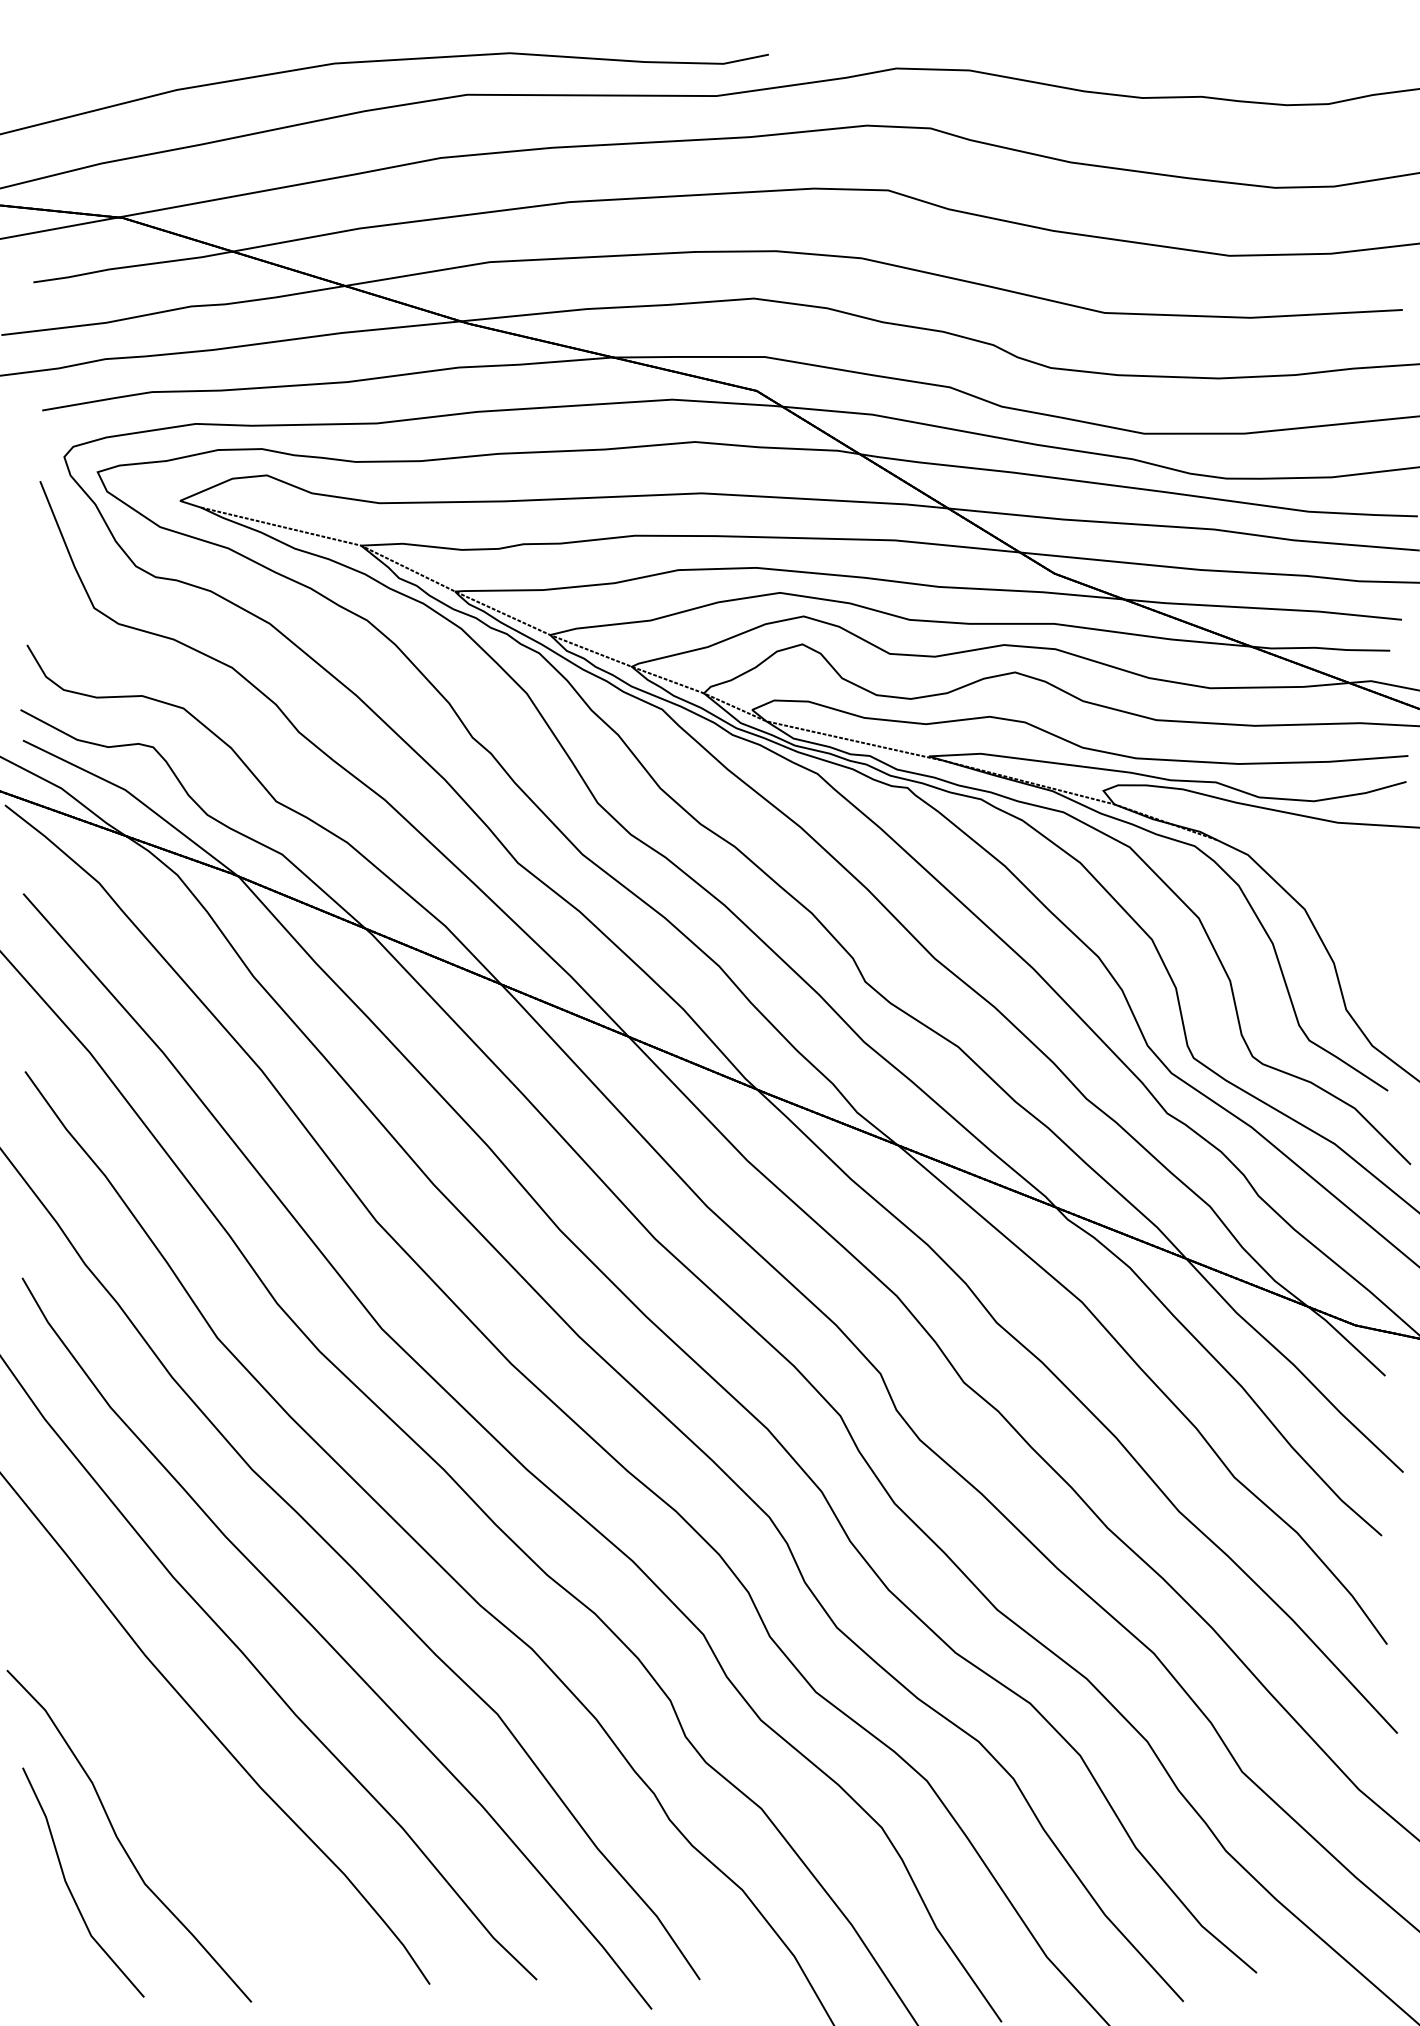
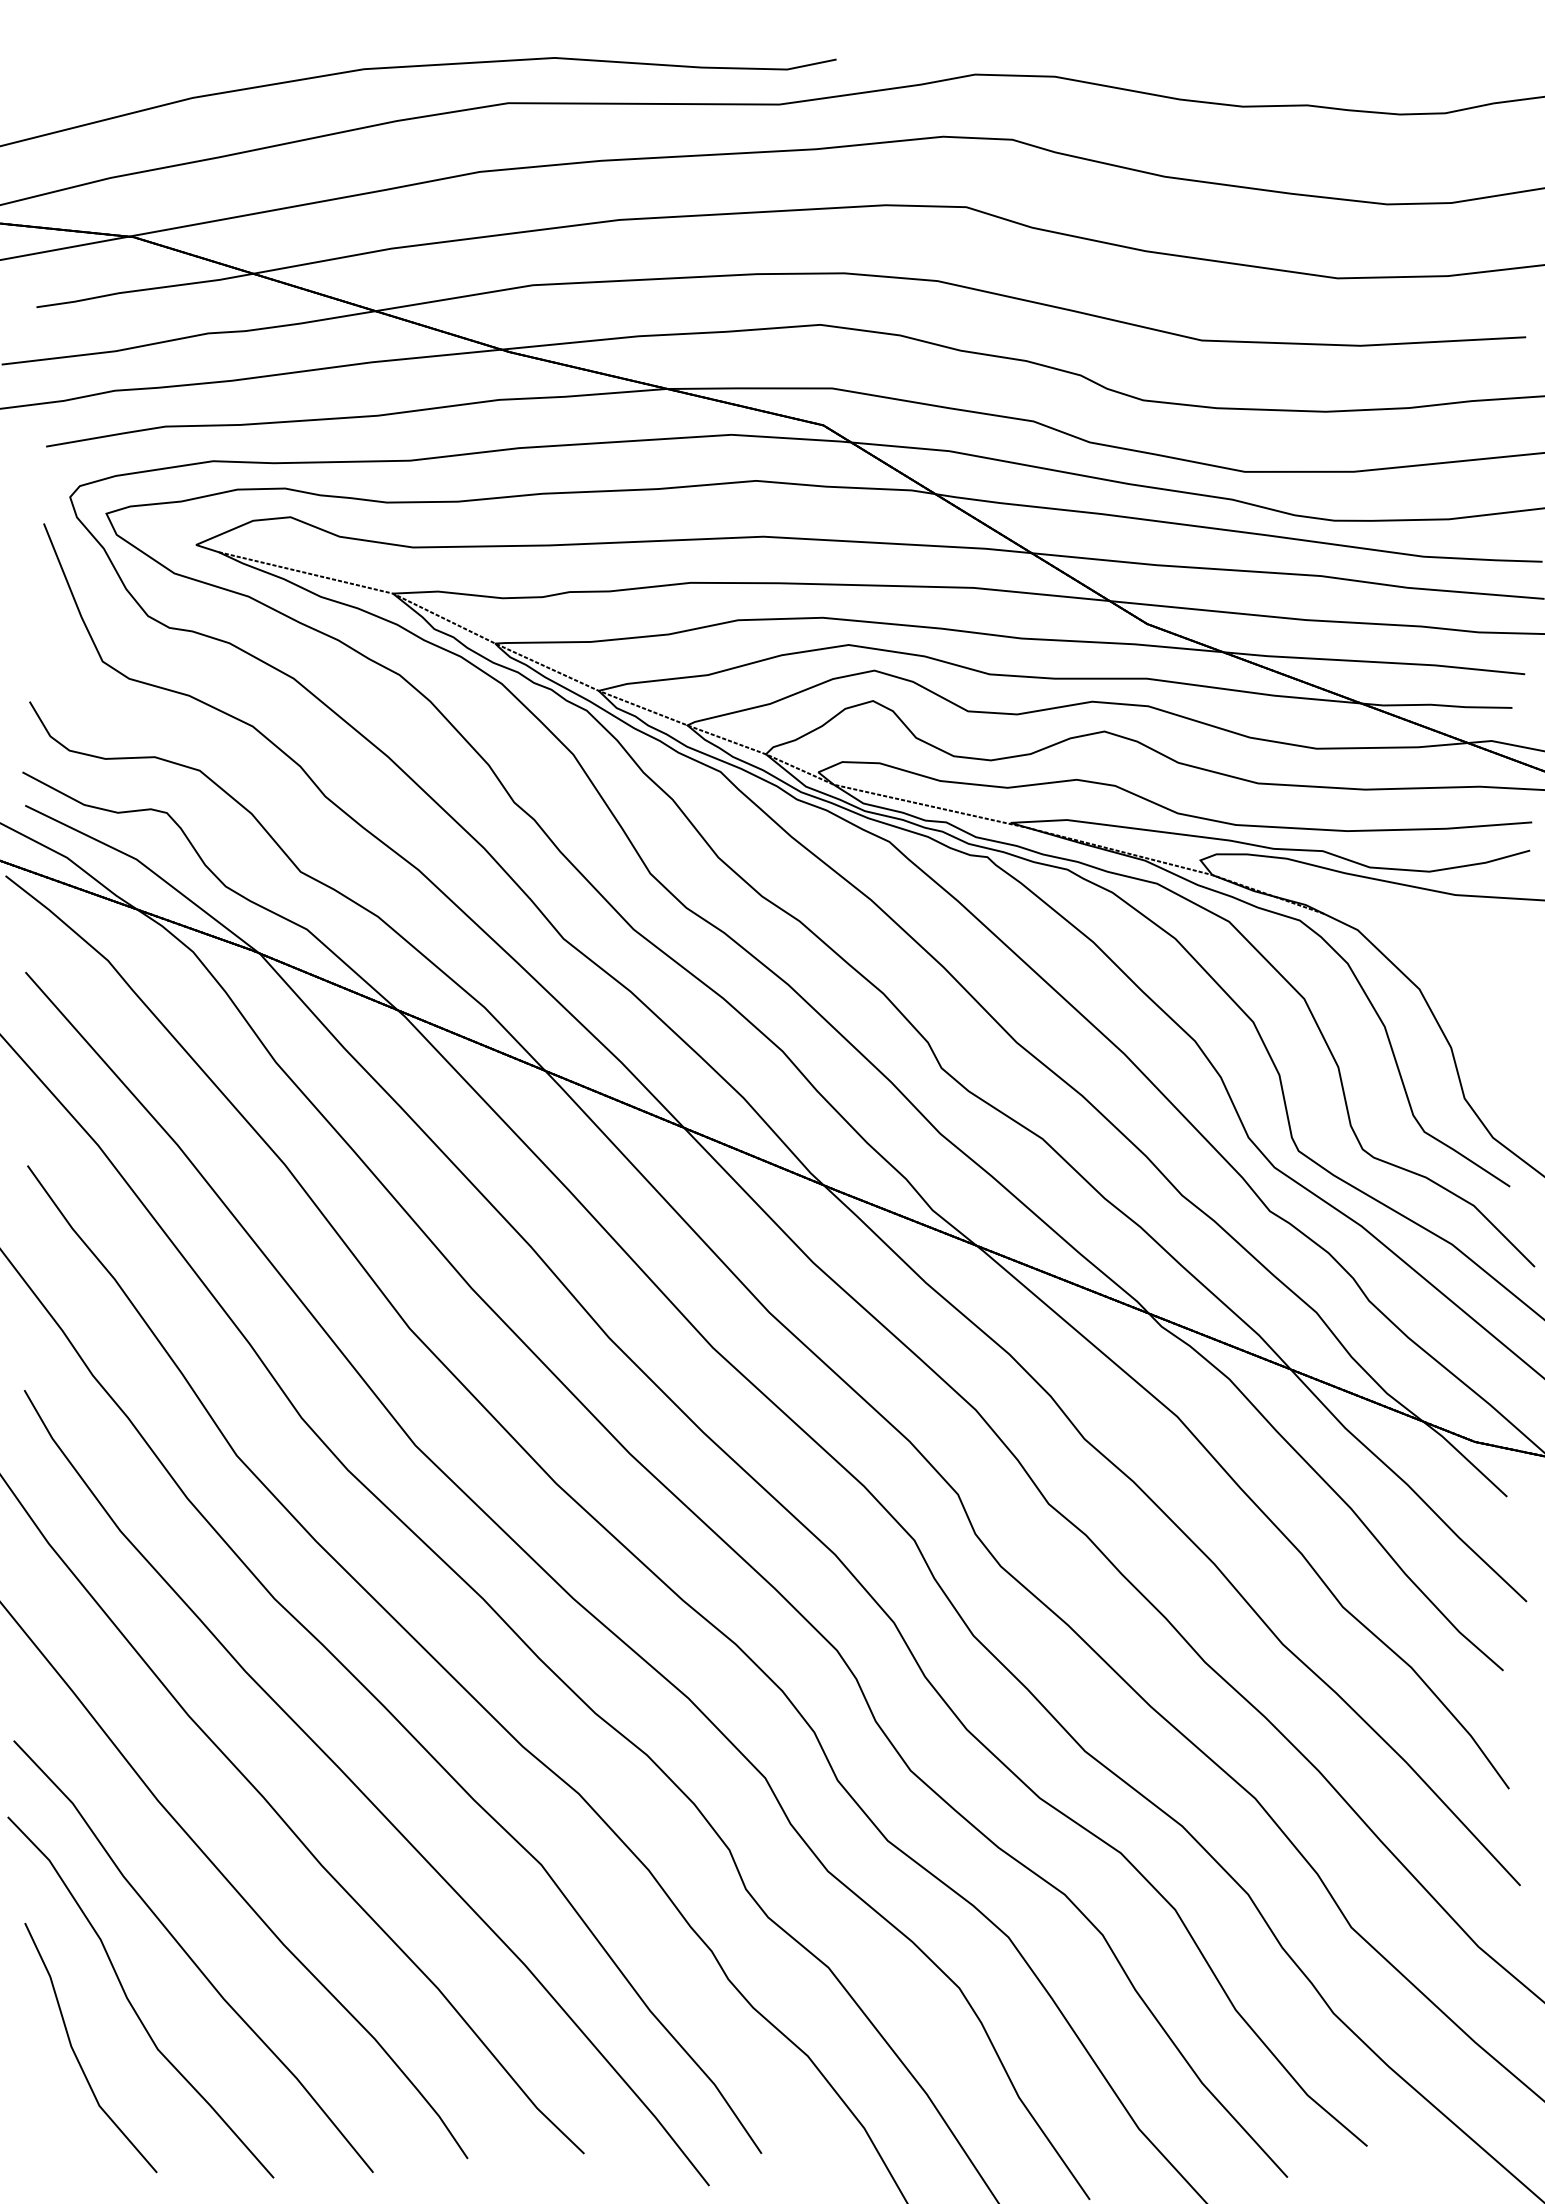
curve: (175, 1799) -> (191, 1957), added

